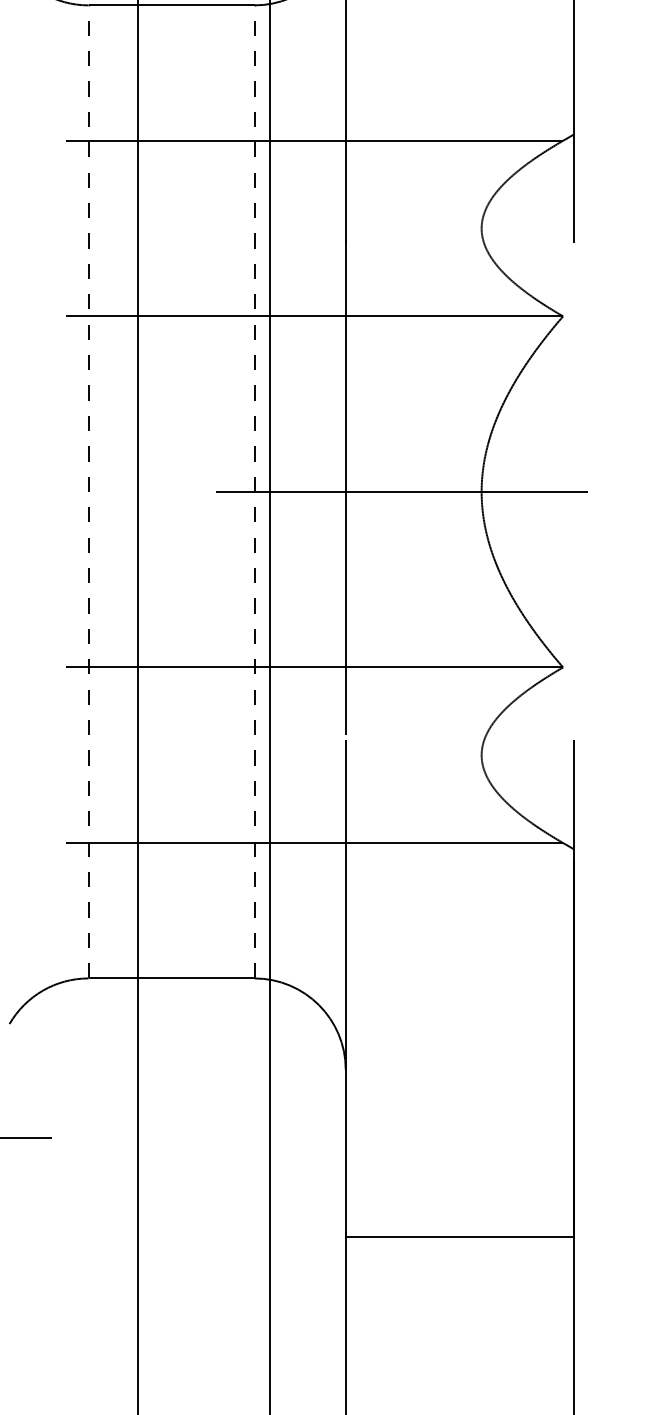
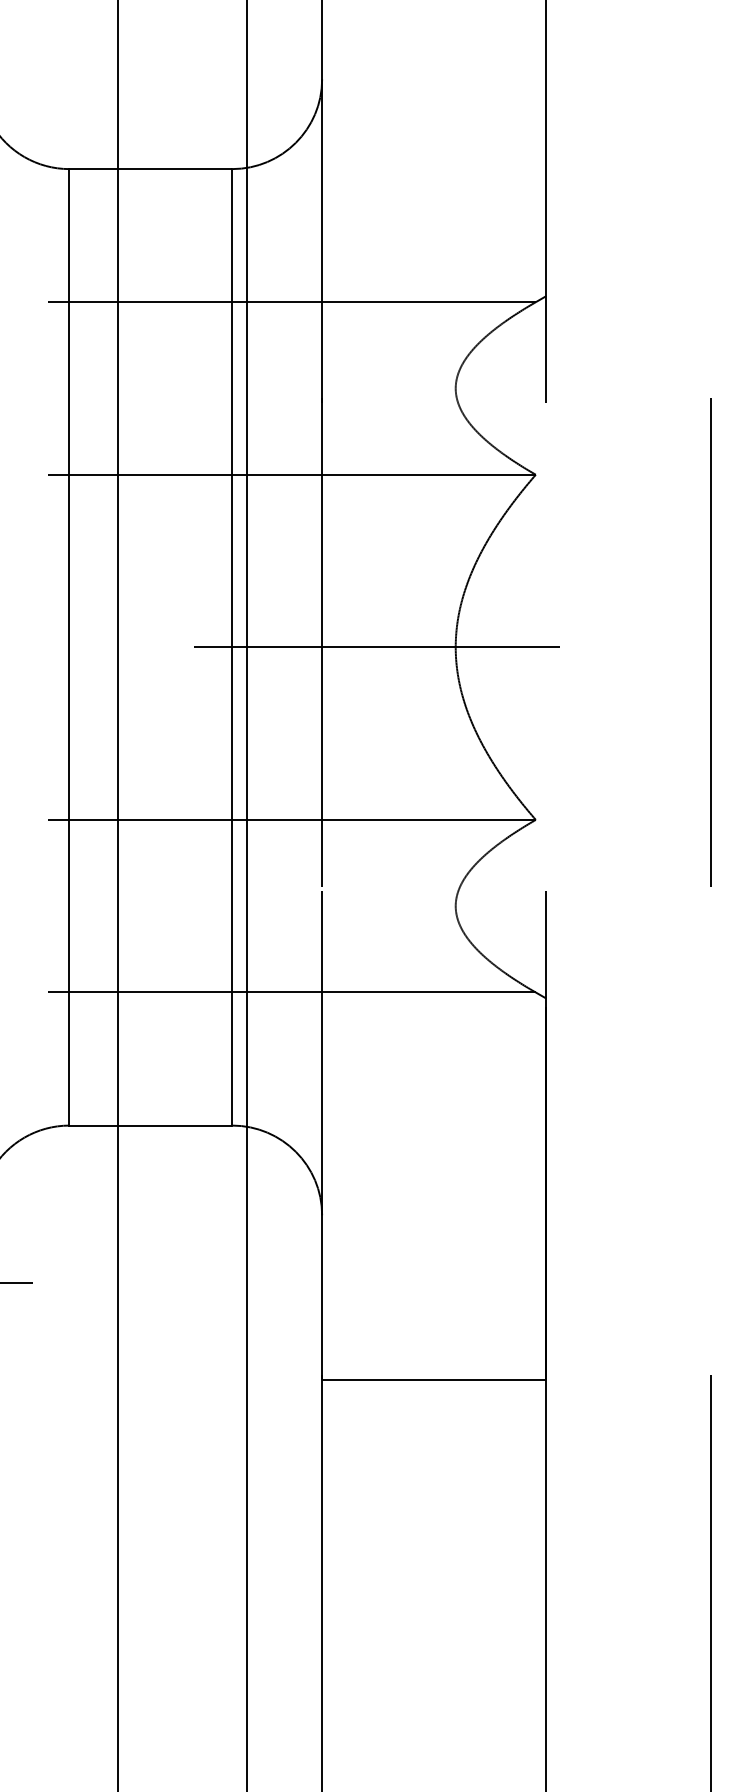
line: (88, 491) -> (69, 646), dashed -> solid
line: (254, 491) -> (232, 646), dashed -> solid

